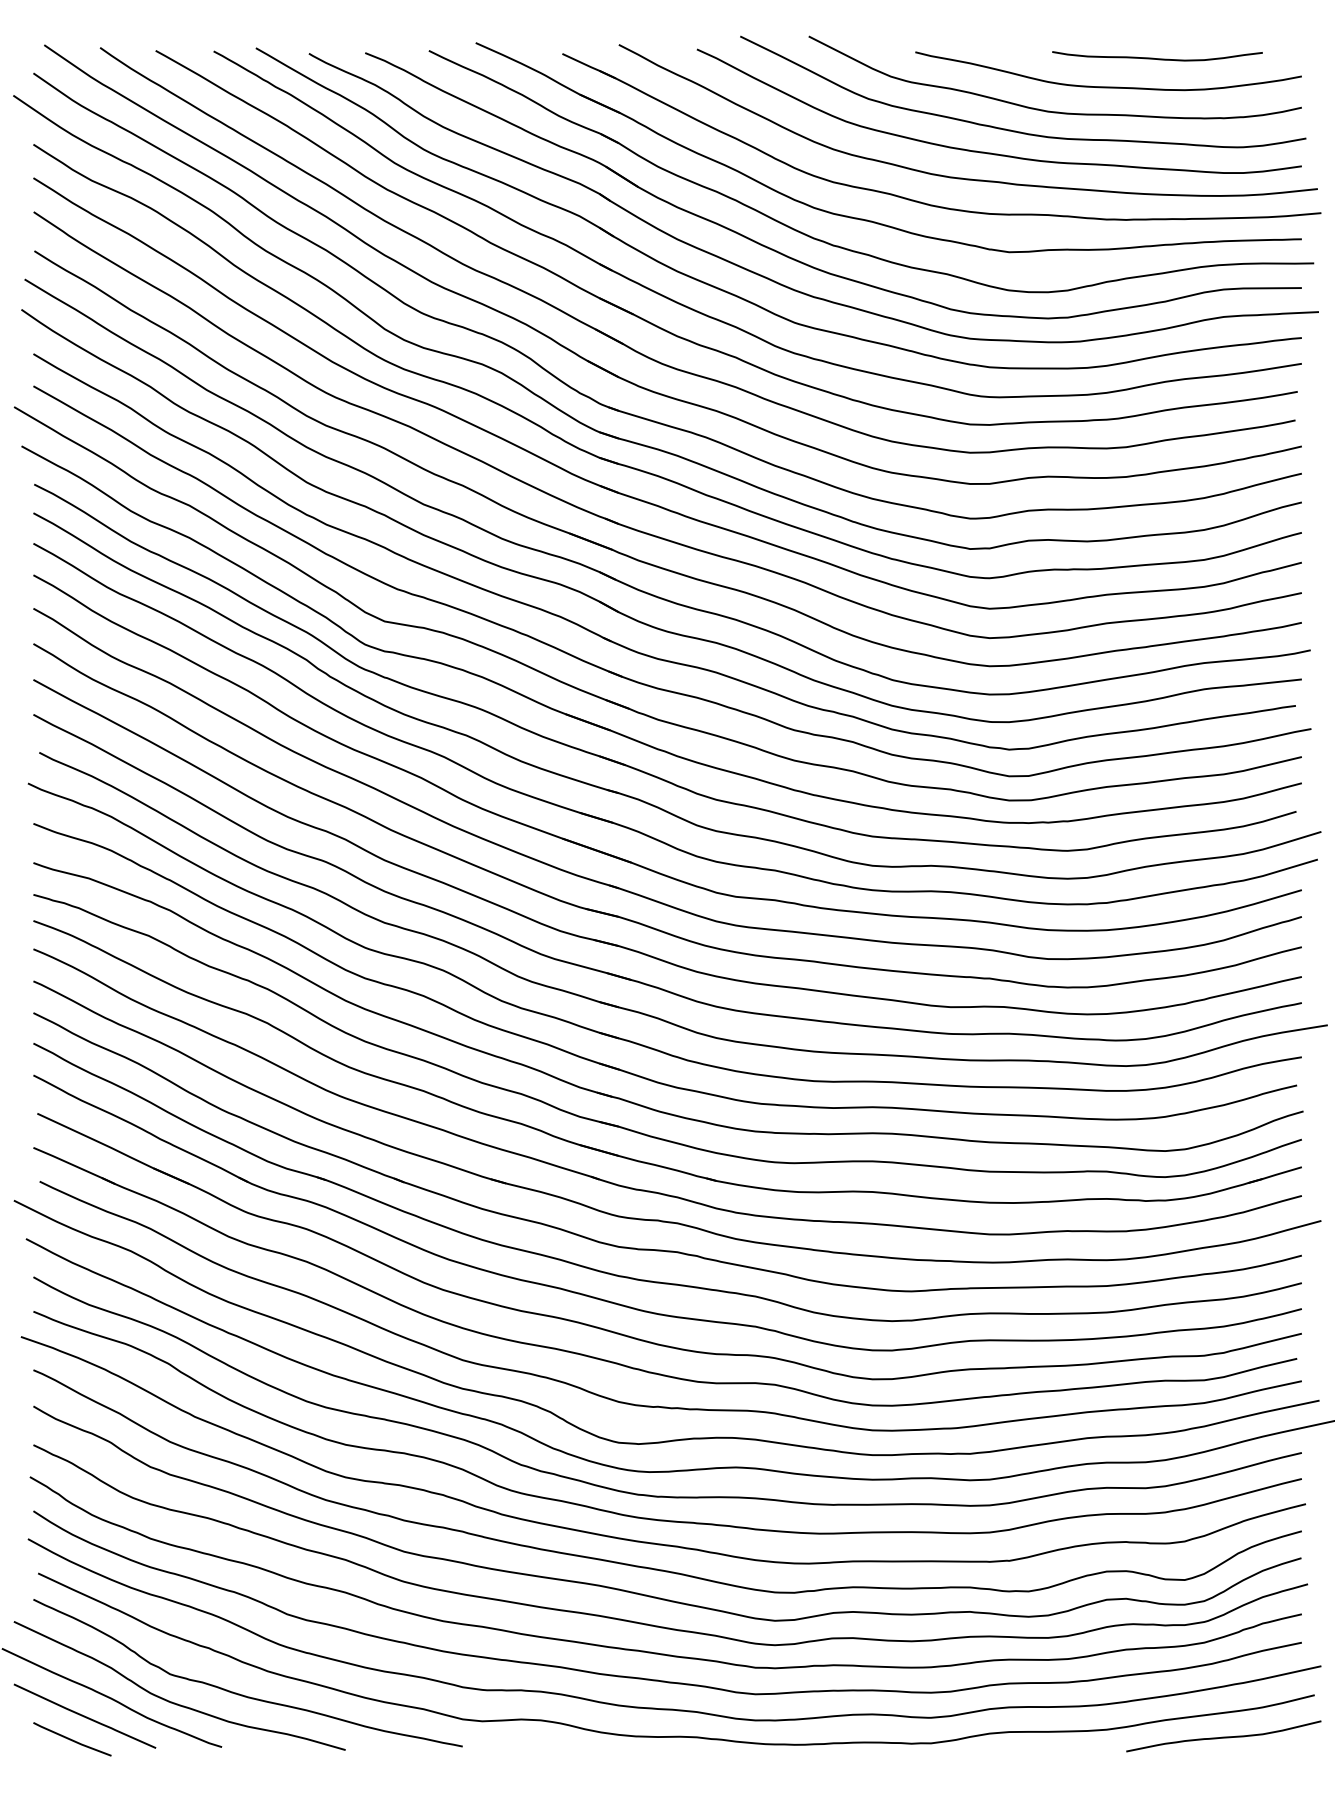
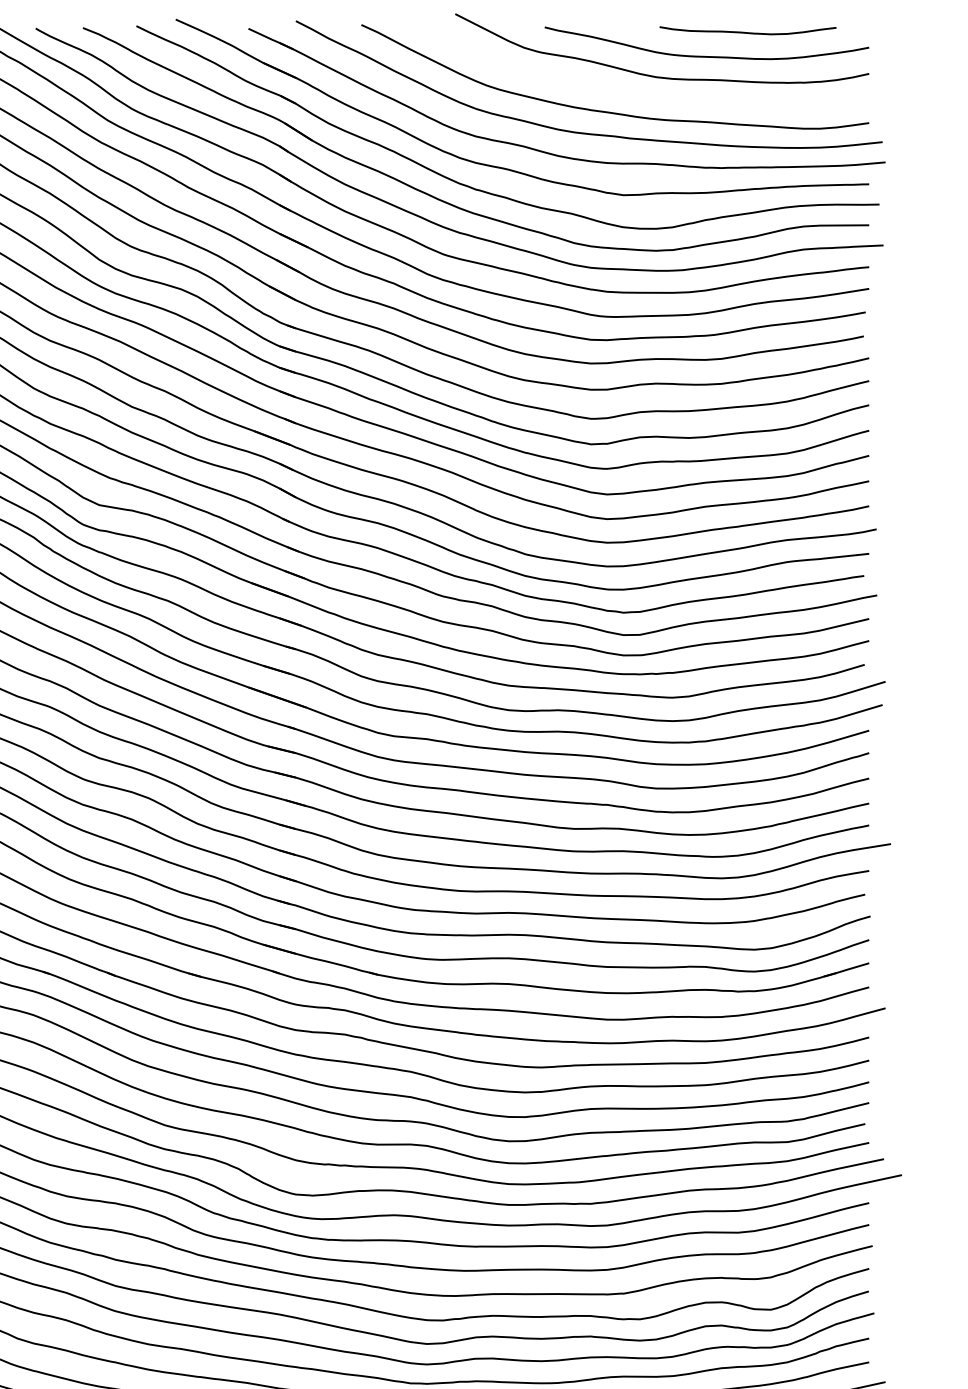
curve: (1016, 130) -> (629, 93), removed

